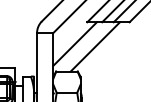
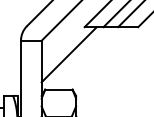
line: (94, 46) -> (93, 57), removed

